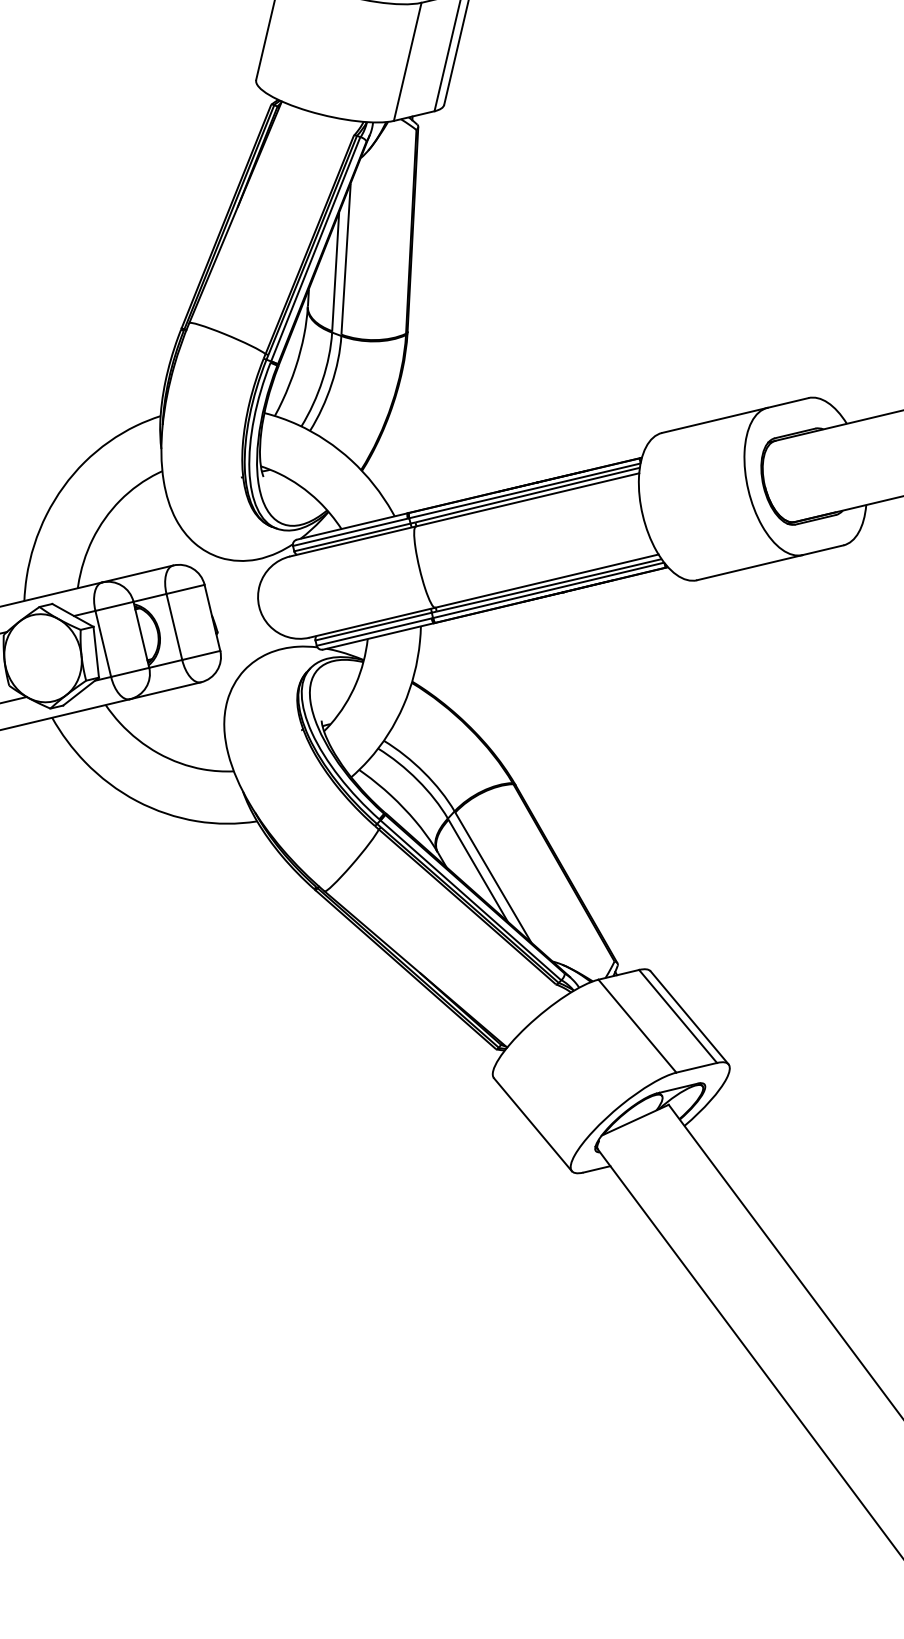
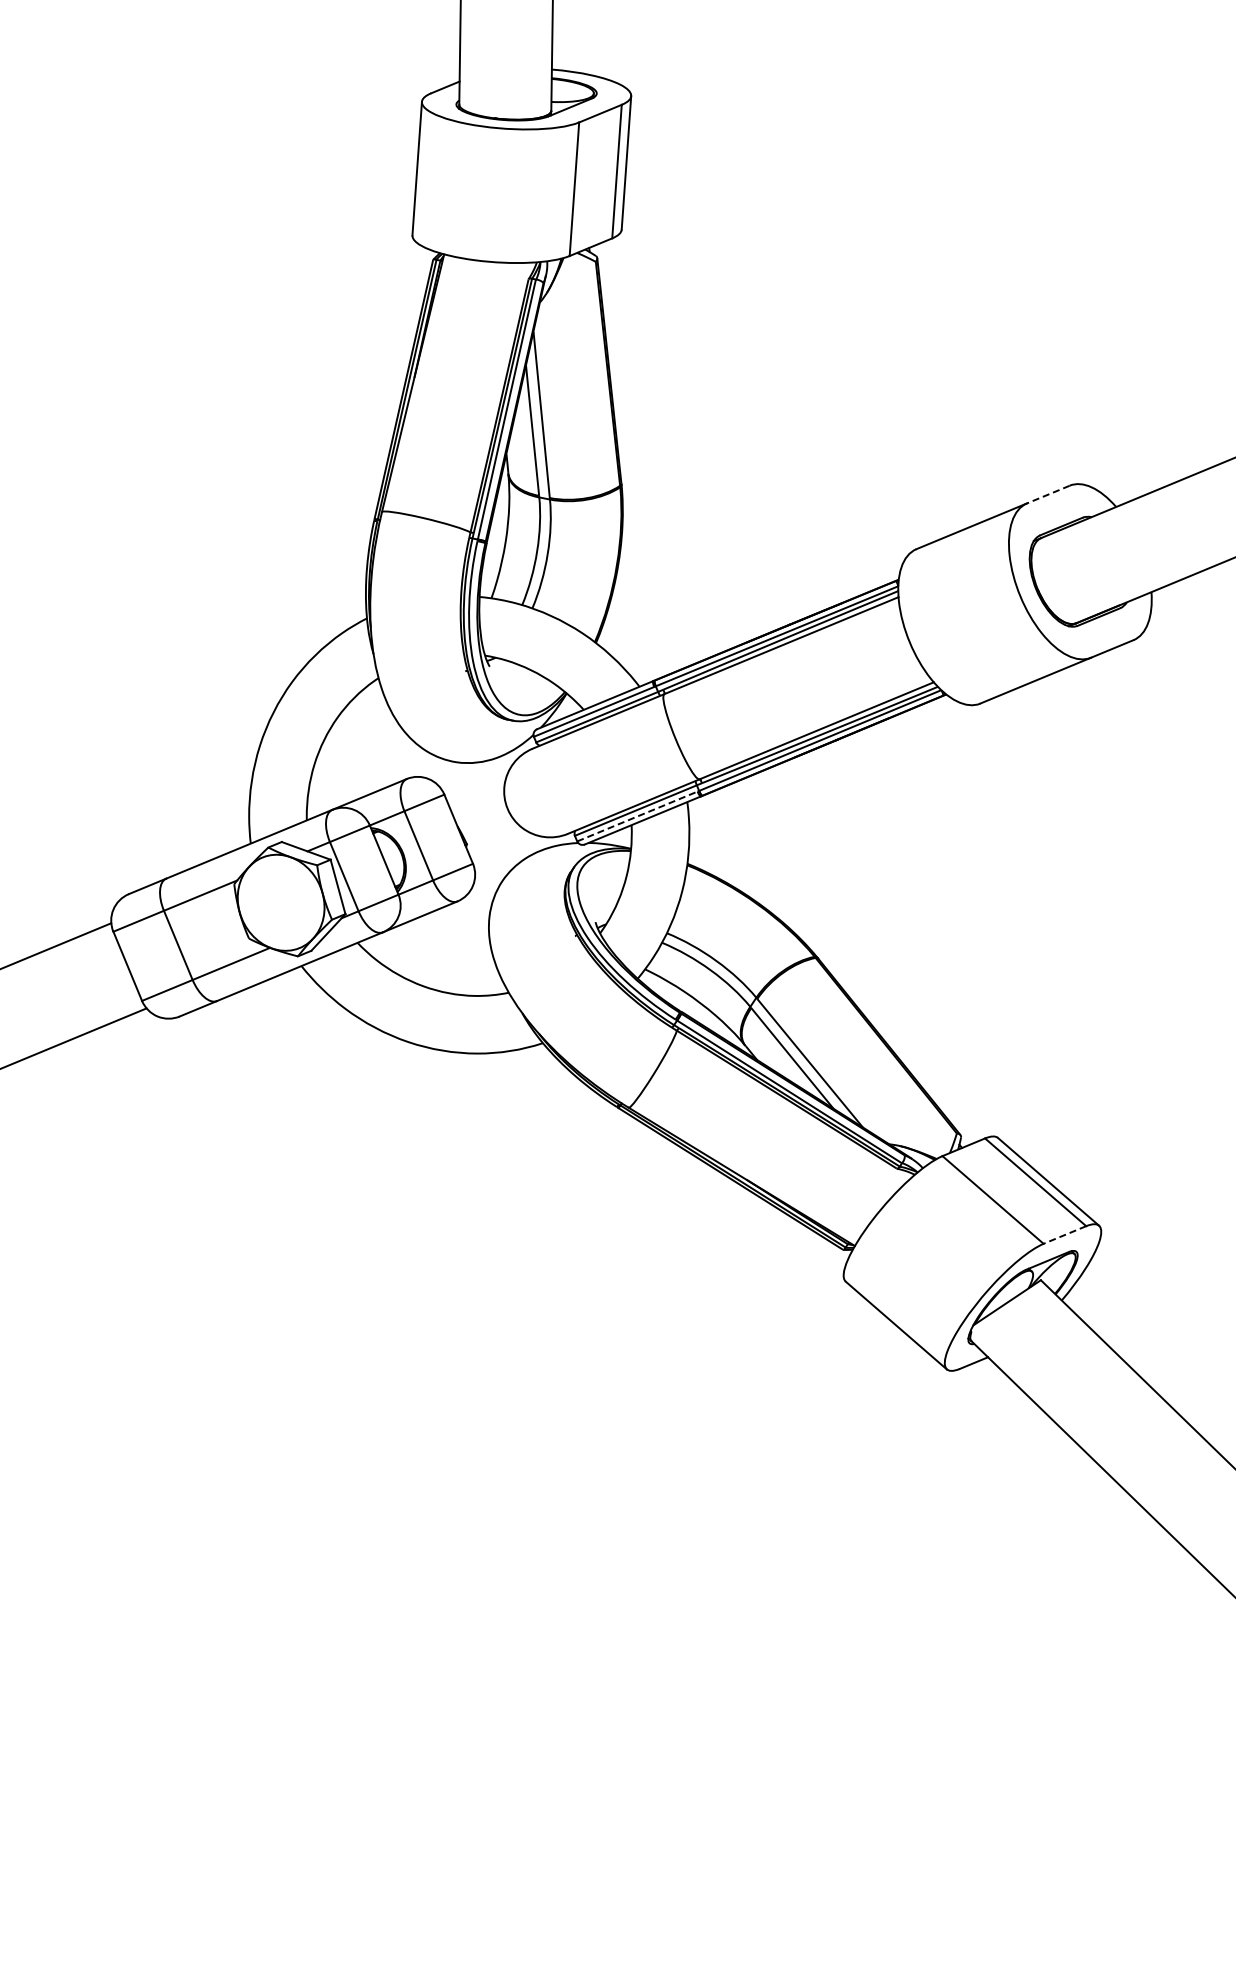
line: (787, 402) -> (1047, 494), solid -> dashed
line: (374, 632) -> (637, 816), solid -> dashed
line: (696, 1068) -> (1064, 1235), solid -> dashed

